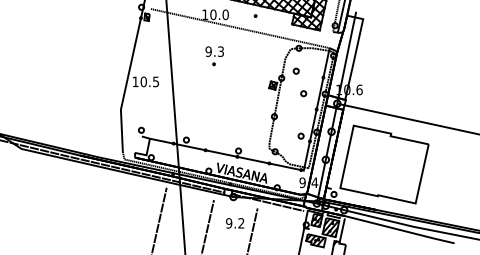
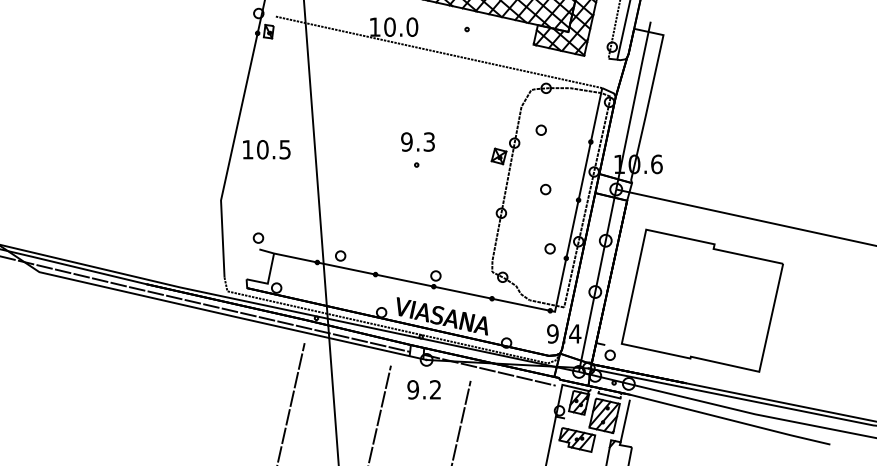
part: (214, 56) -> (417, 150), moved
part: (303, 93) -> (545, 189), moved
text: (235, 223) -> (424, 390), moved

